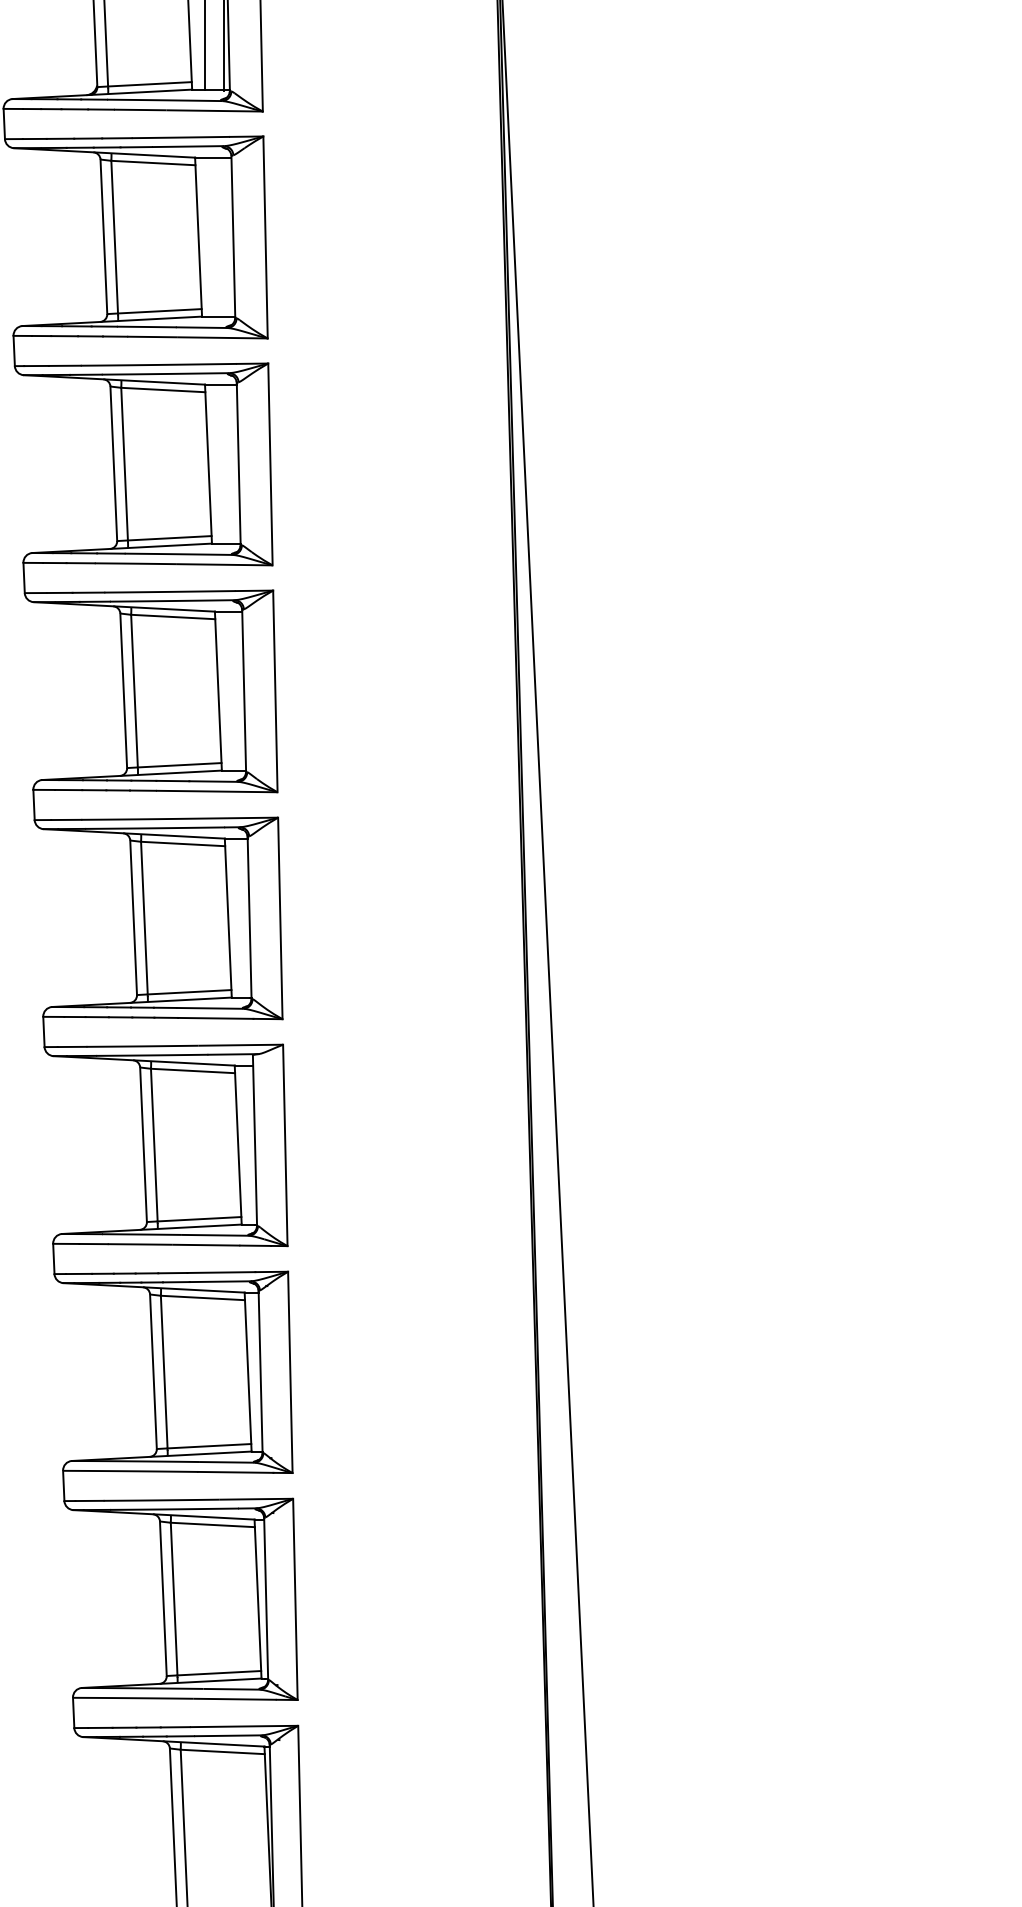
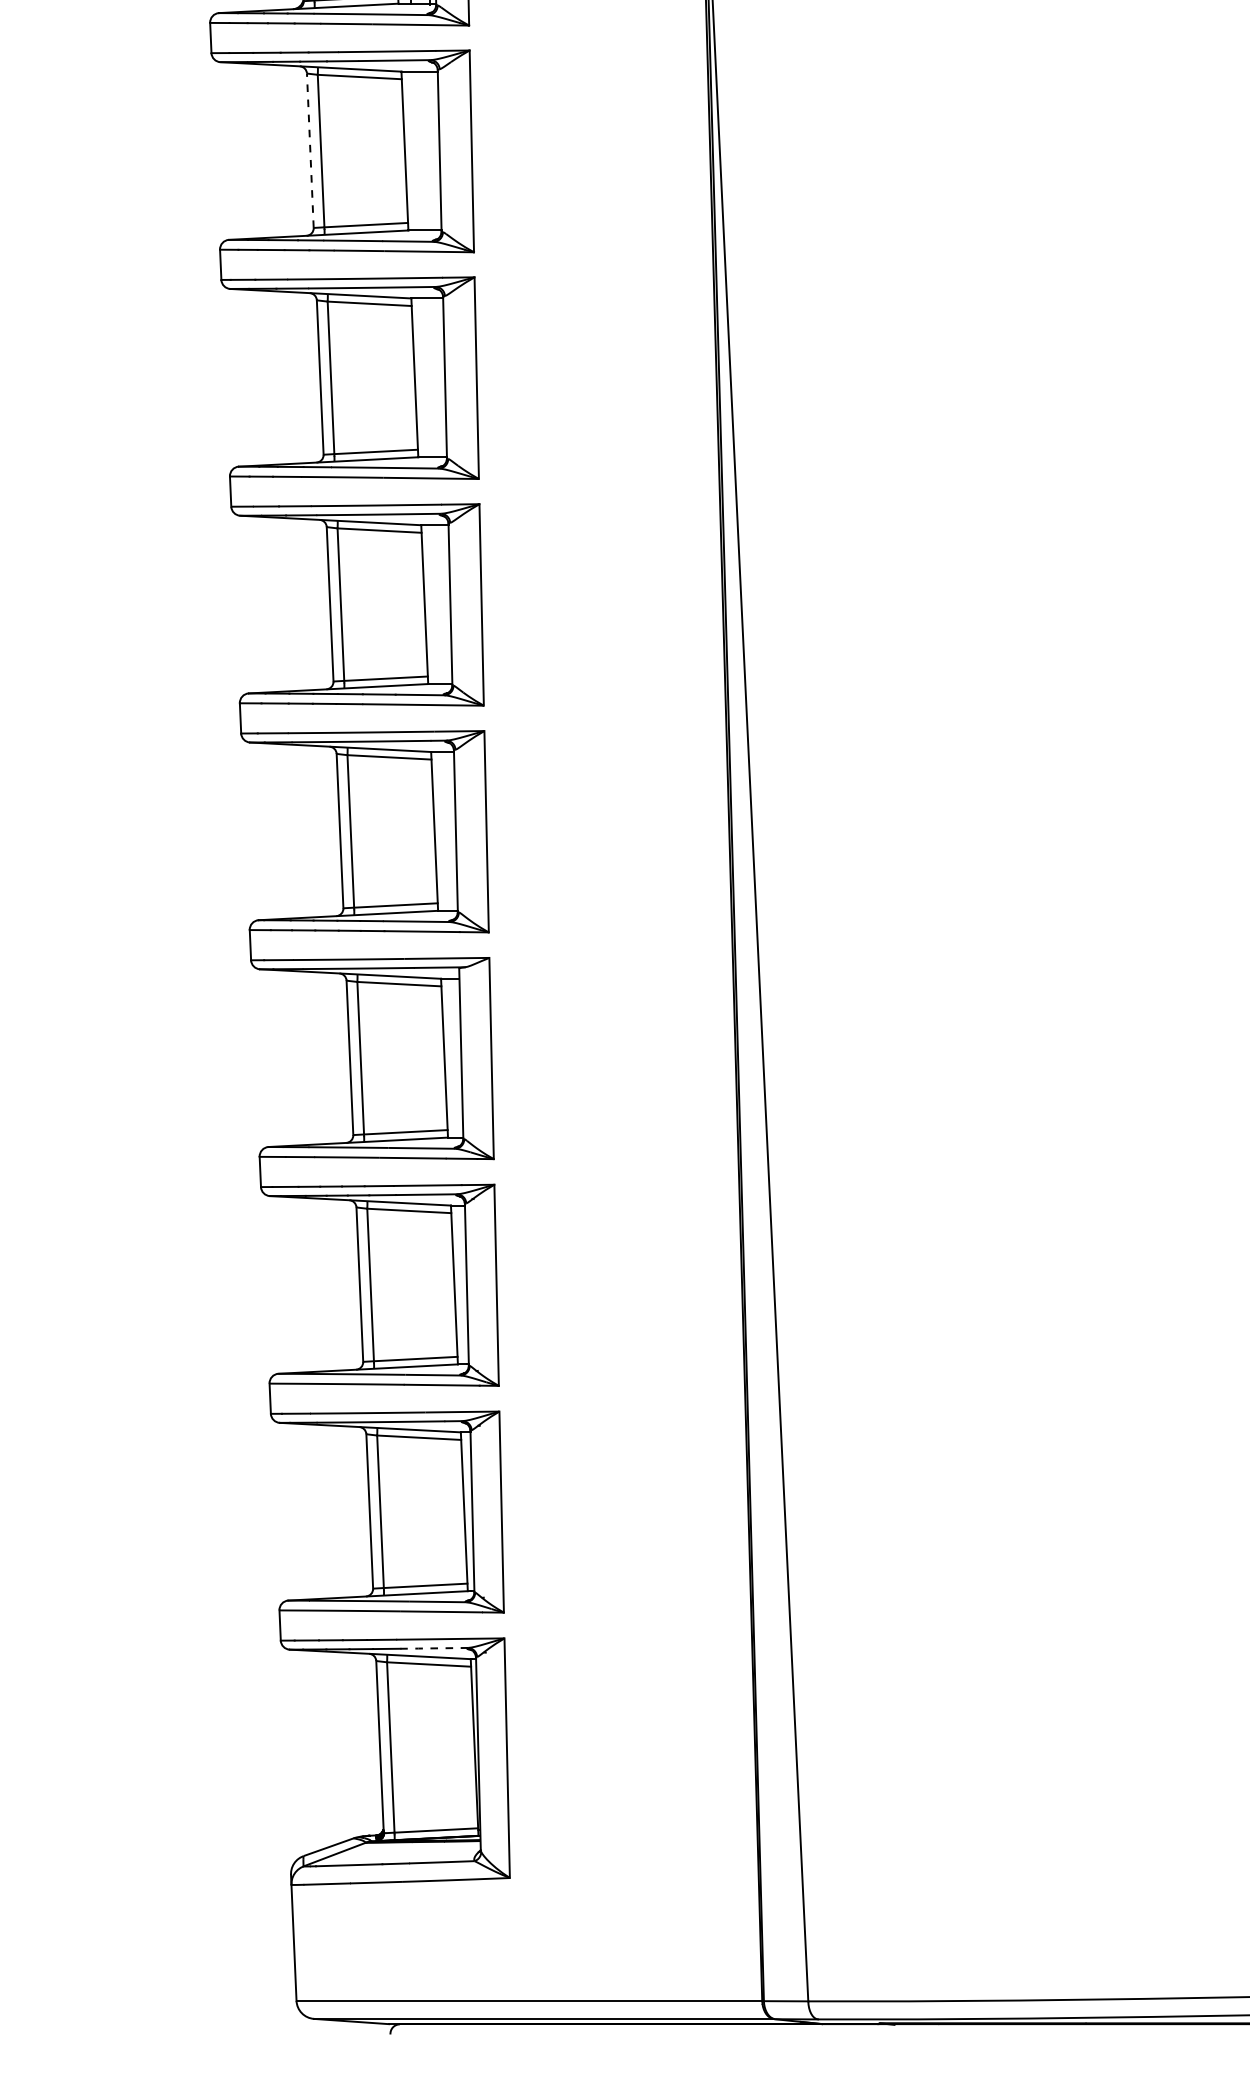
line: (104, 236) -> (310, 150), solid -> dashed
line: (227, 1735) -> (433, 1648), solid -> dashed

